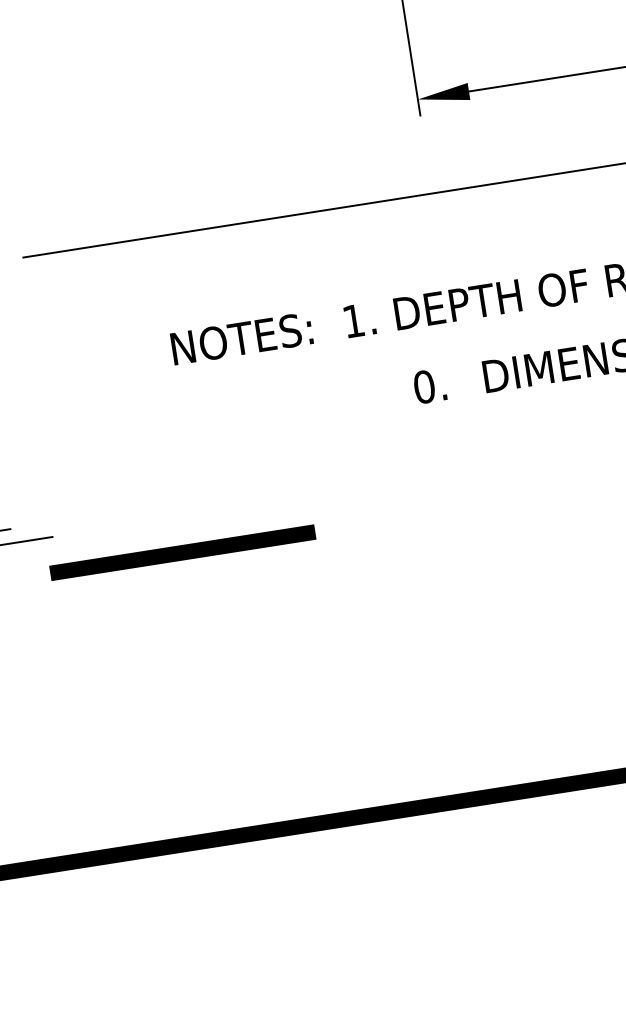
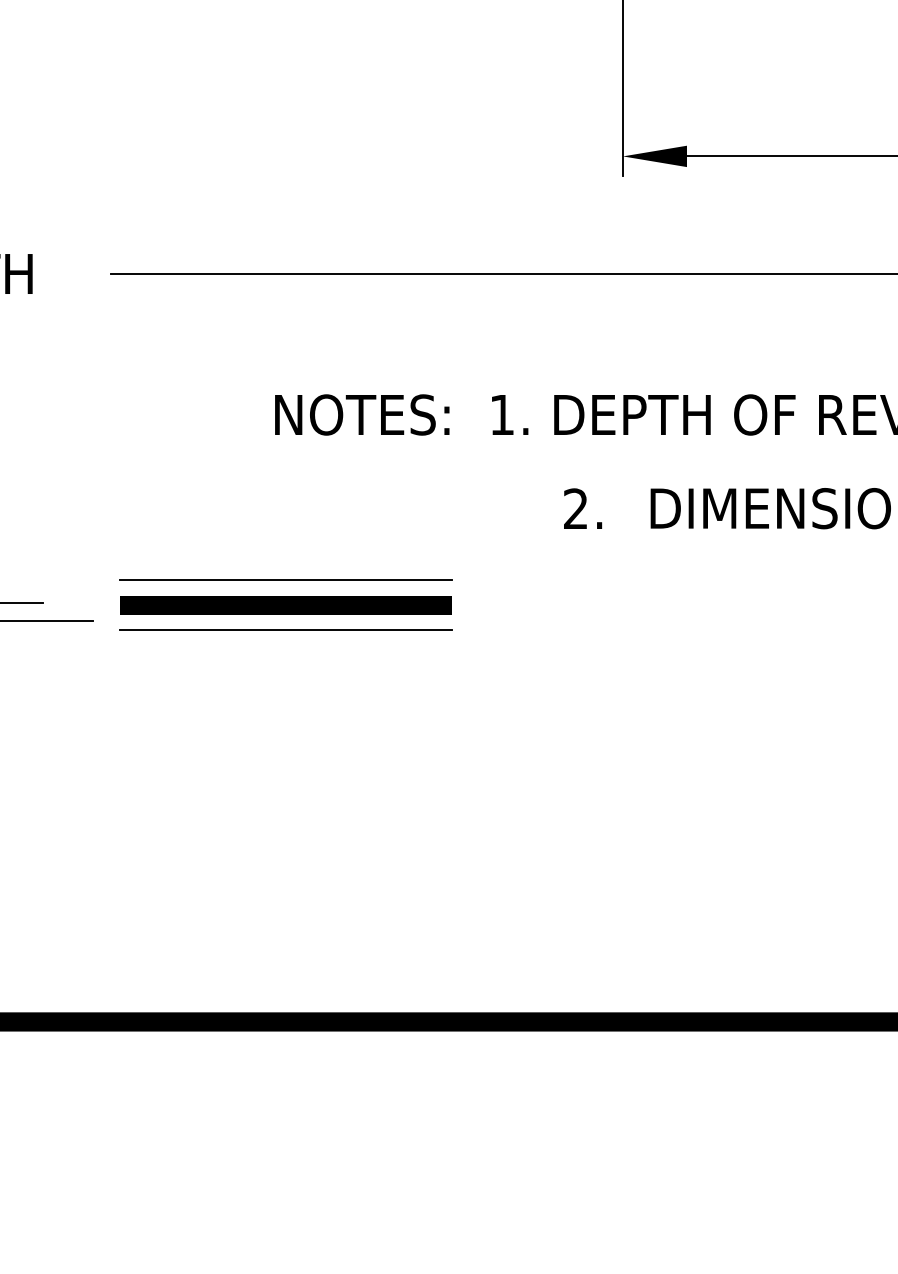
text: (423, 386) -> (575, 508), 0. -> 2.
line: (201, 479) -> (285, 579), added
line: (207, 519) -> (285, 629), added
line: (182, 553) -> (285, 605), moved

